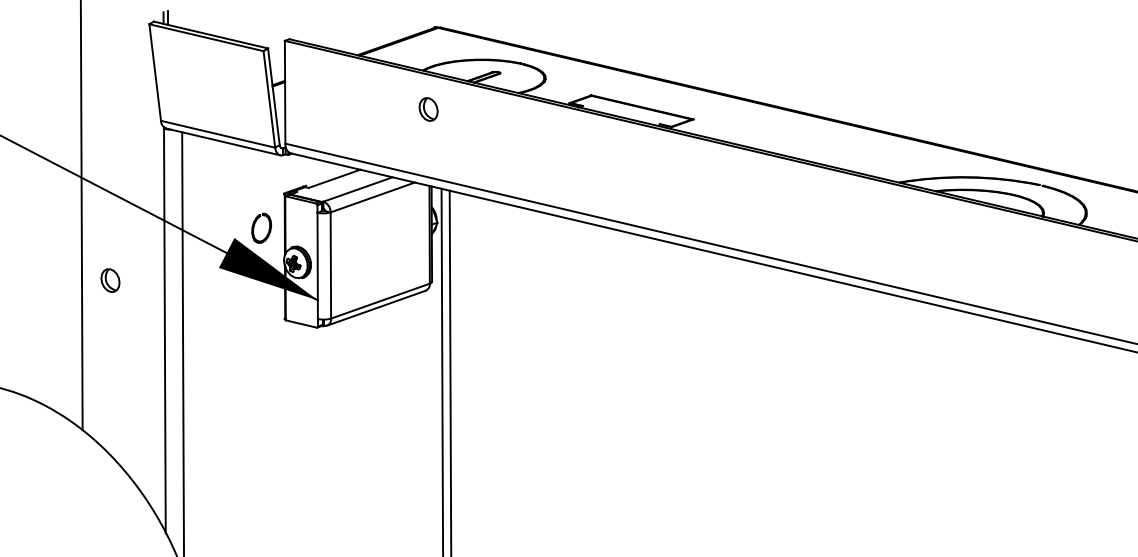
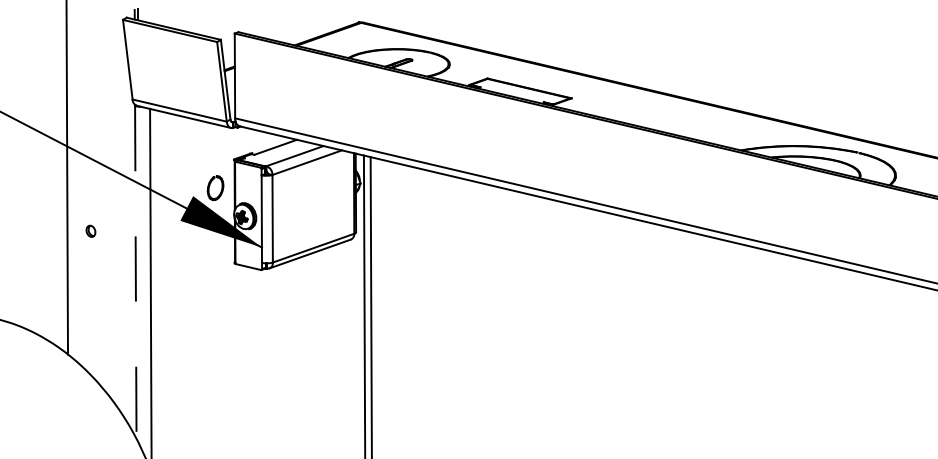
part: (427, 108) -> (352, 89), removed
part: (109, 280) -> (90, 231), size x0.6
line: (164, 330) -> (135, 272), solid -> dashed

